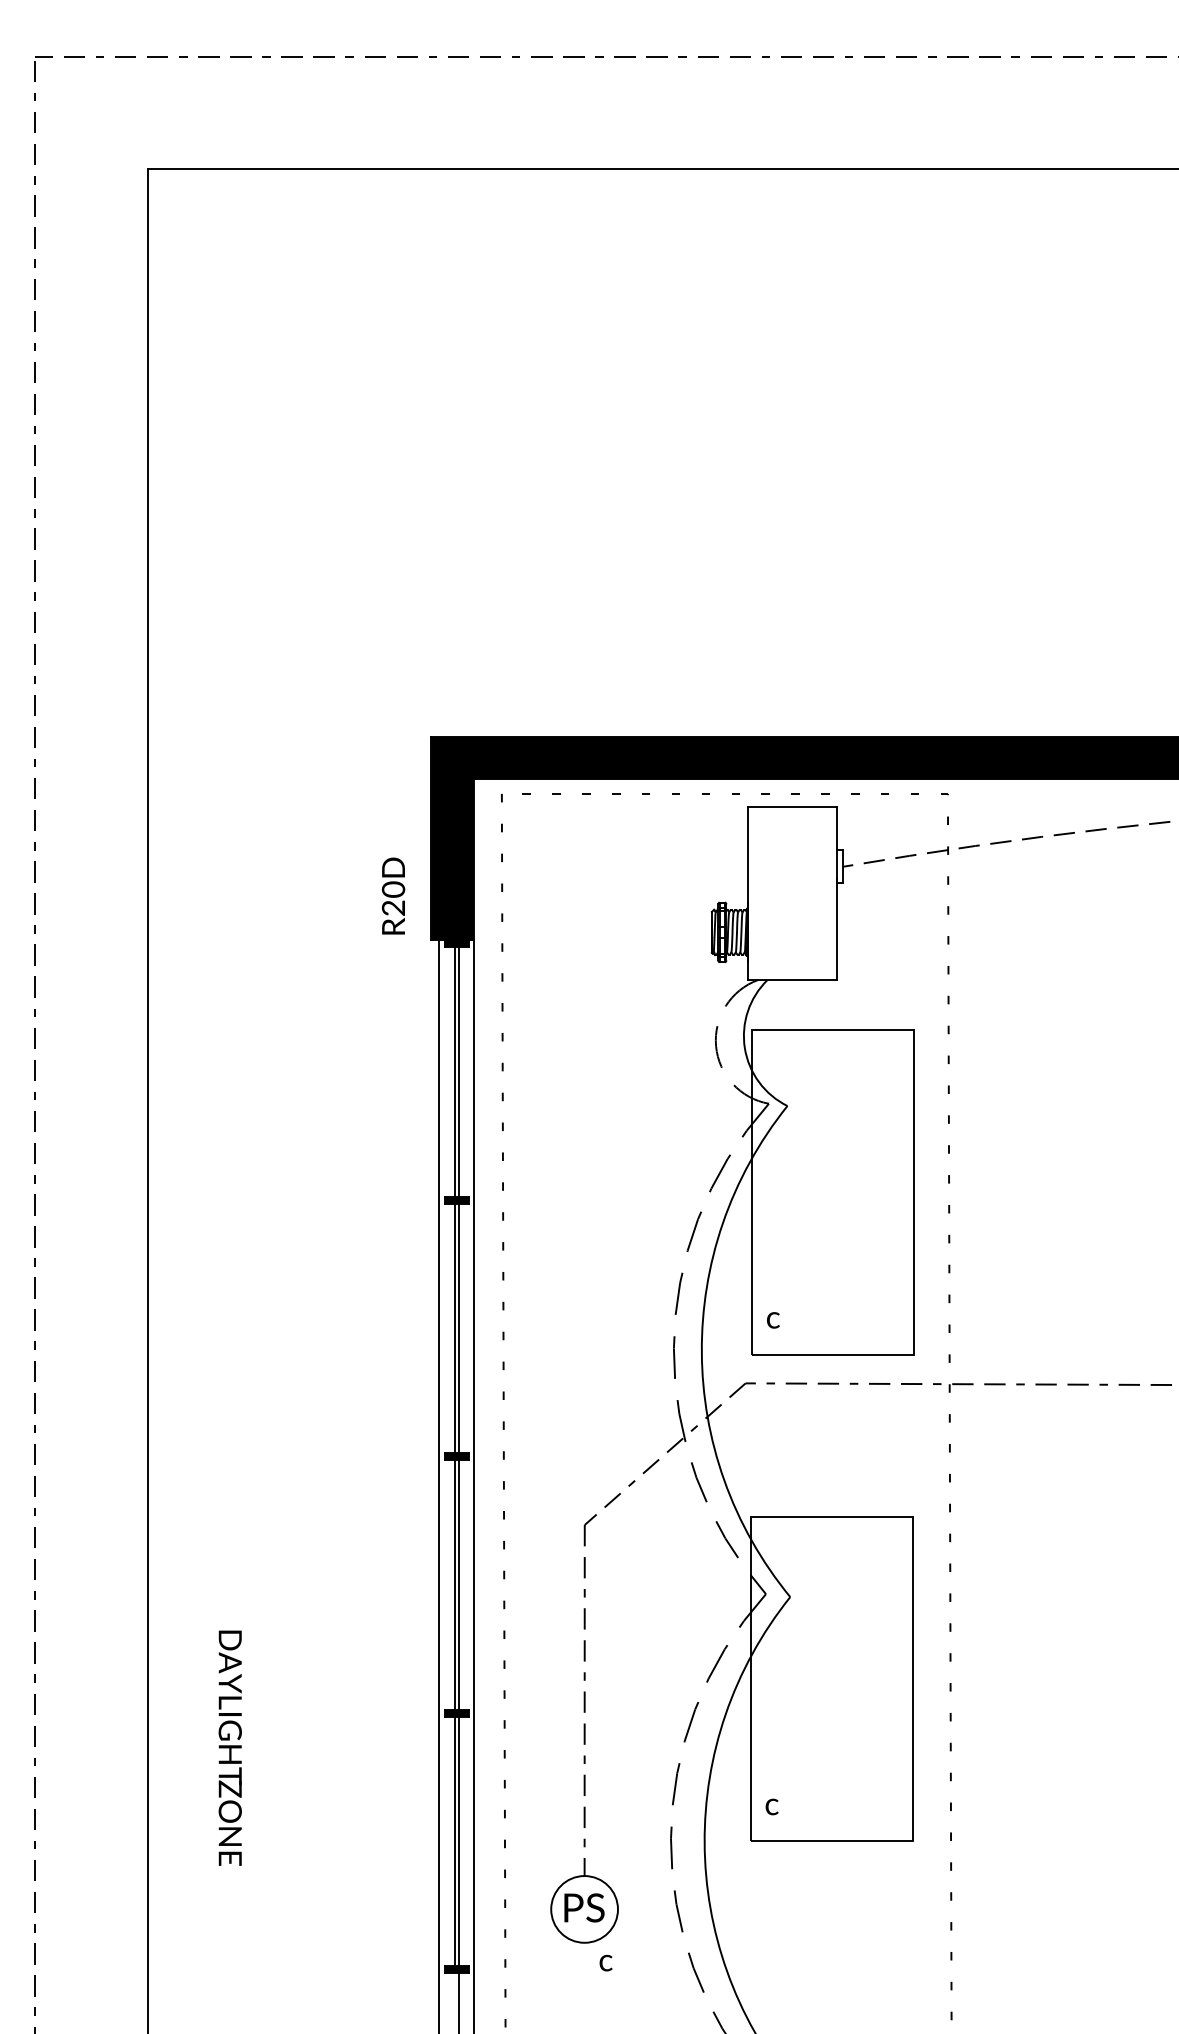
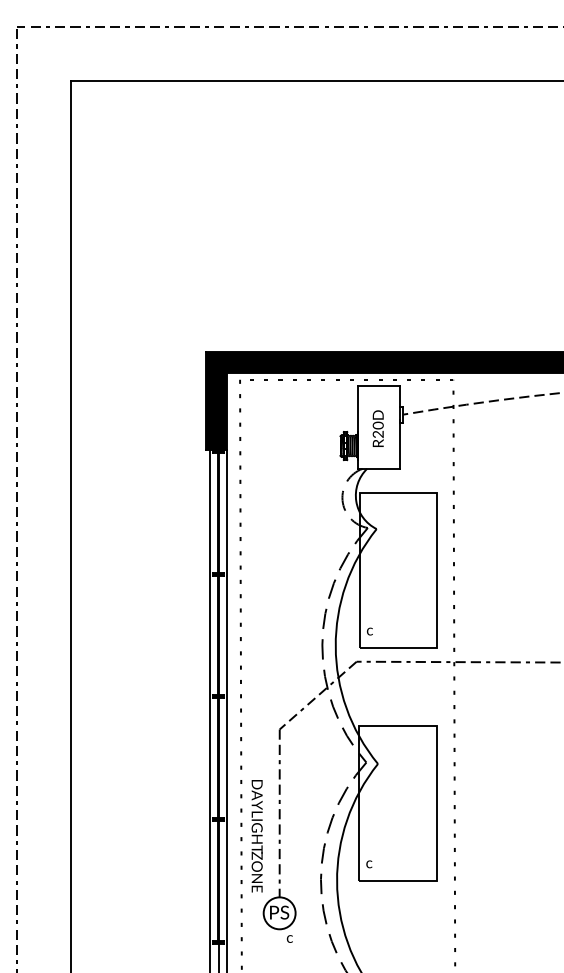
text: (391, 895) -> (377, 428), moved
text: (228, 1748) -> (256, 836), moved

